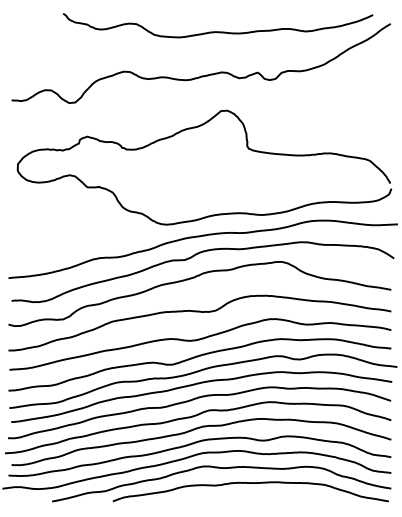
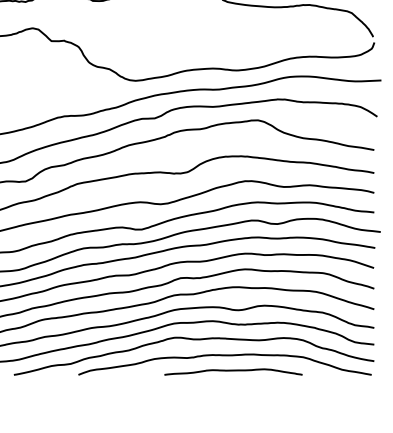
curve: (258, 498) -> (233, 371), added

